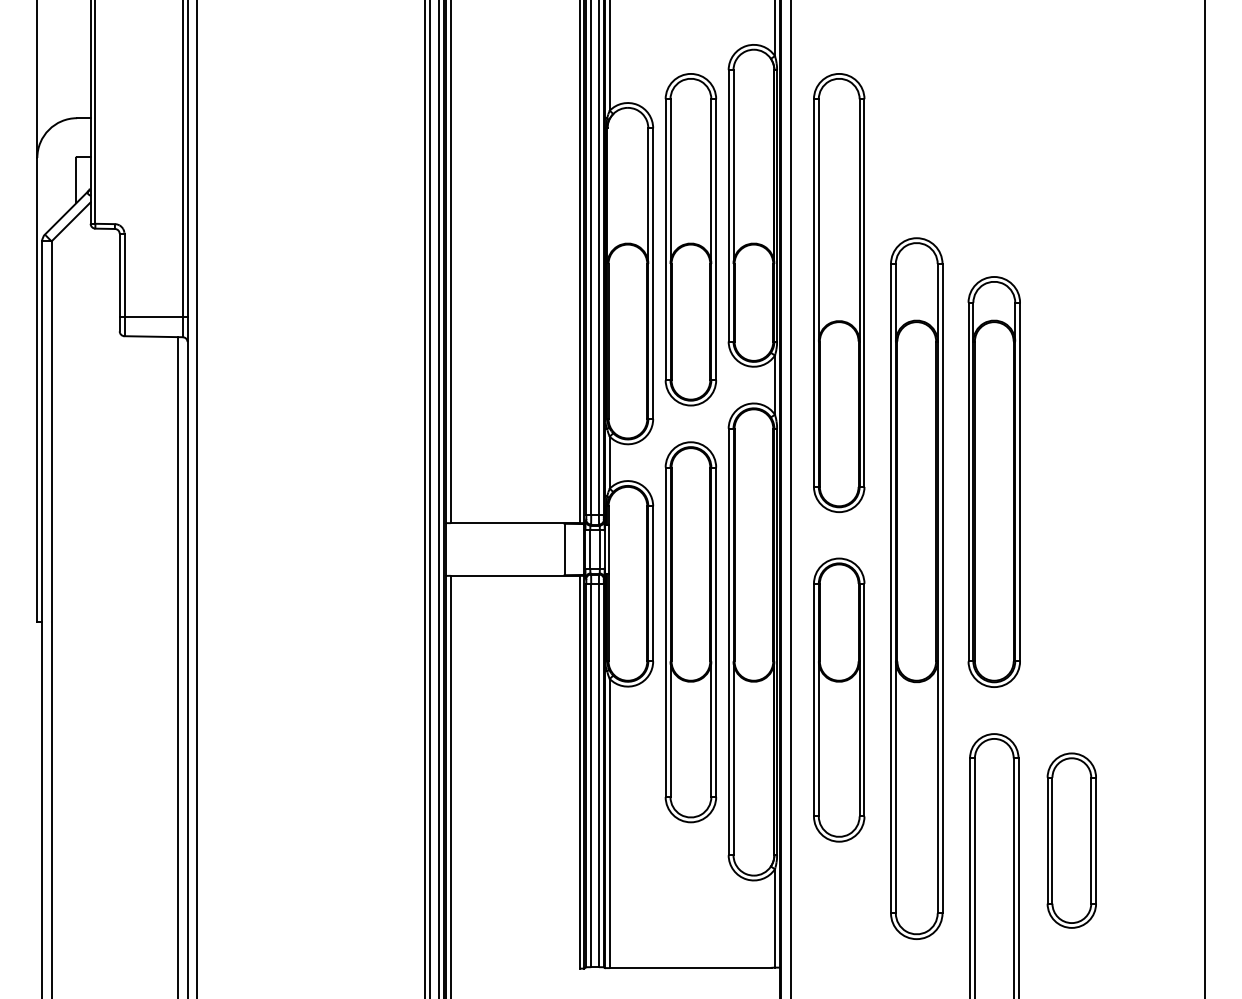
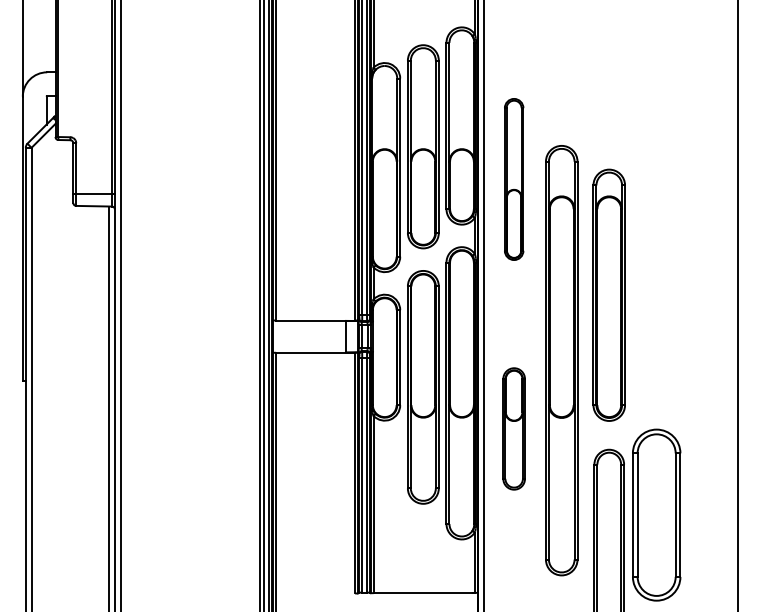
part: (838, 293) -> (513, 179), size x0.6
part: (838, 699) -> (513, 428), size x0.7
part: (1071, 839) -> (656, 514), size x1.6

